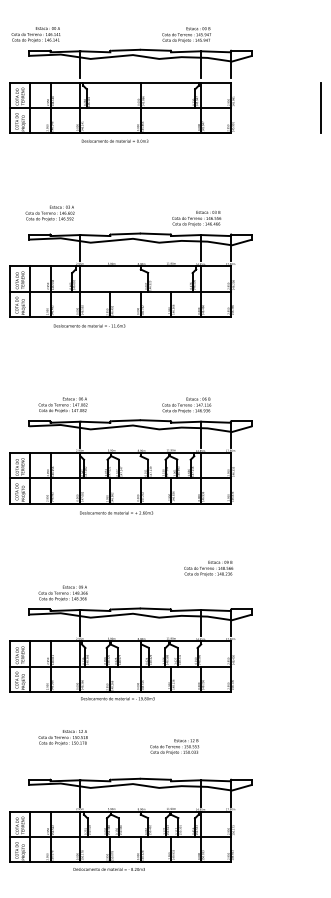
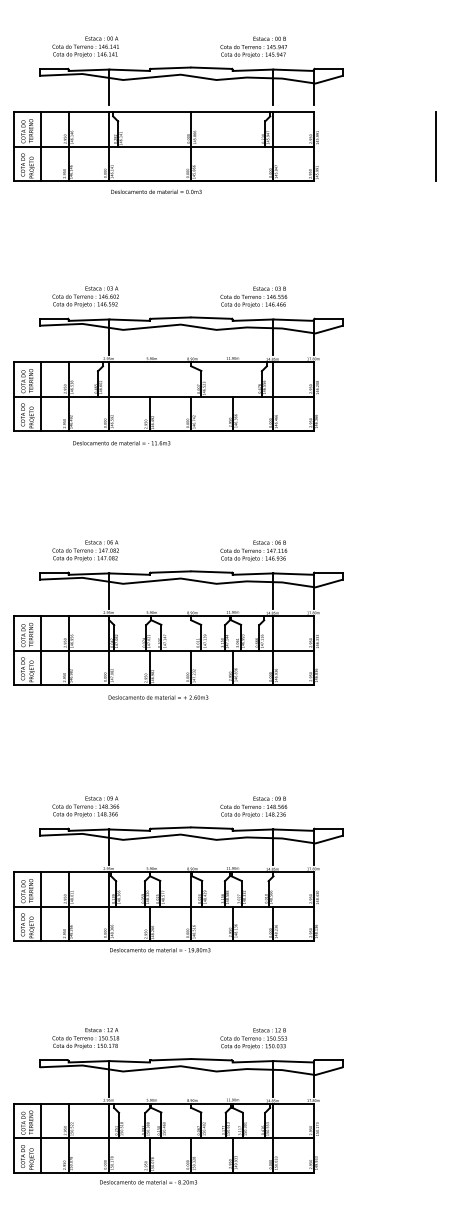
text: (35, 34) -> (84, 46), moved
text: (49, 212) -> (84, 295), moved
text: (196, 218) -> (253, 296), moved
text: (208, 568) -> (253, 807), moved
text: (62, 737) -> (84, 1038), moved
text: (174, 746) -> (253, 1038), moved

